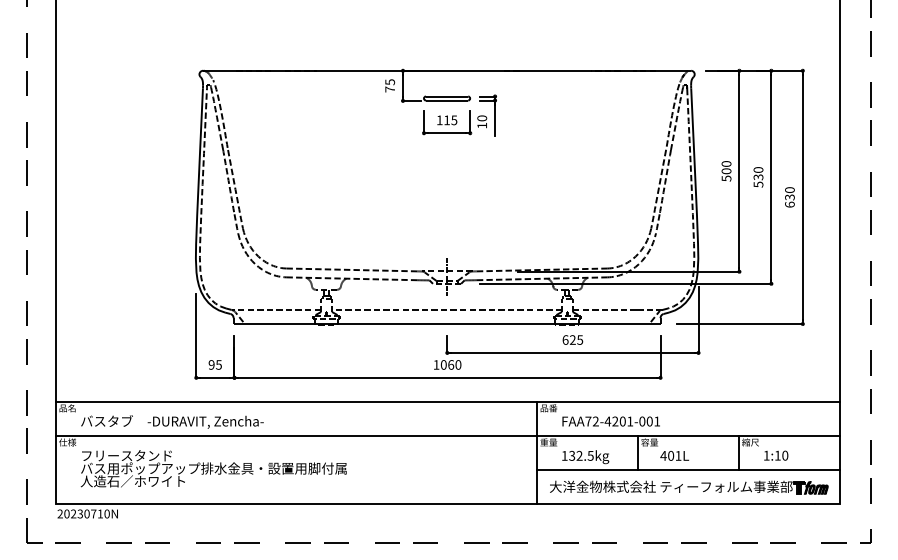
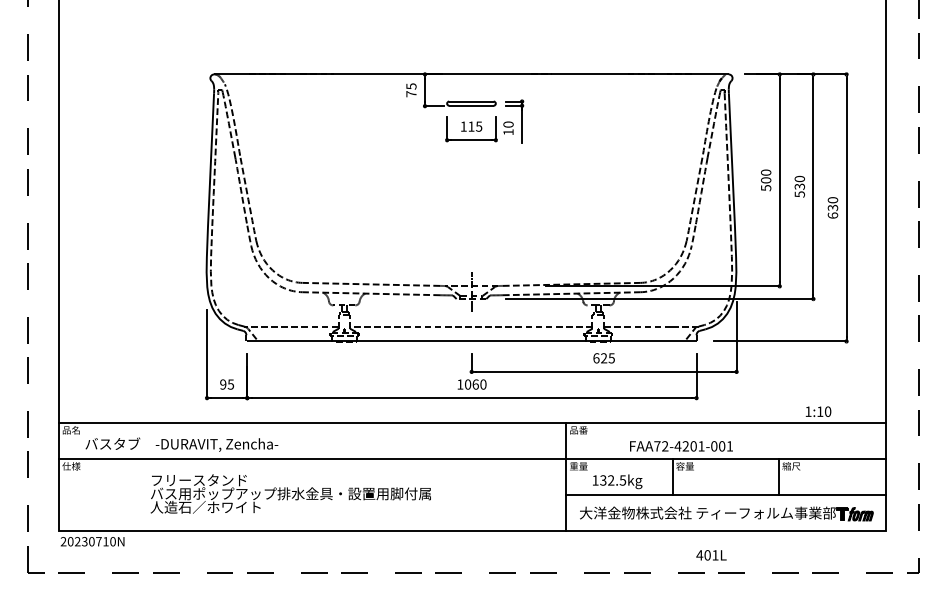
text: (610, 421) -> (680, 446), moved
text: (674, 455) -> (711, 554), moved
text: (776, 455) -> (818, 411), moved
text: (213, 468) -> (290, 493), moved

